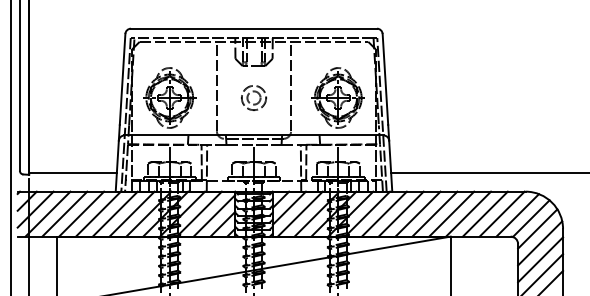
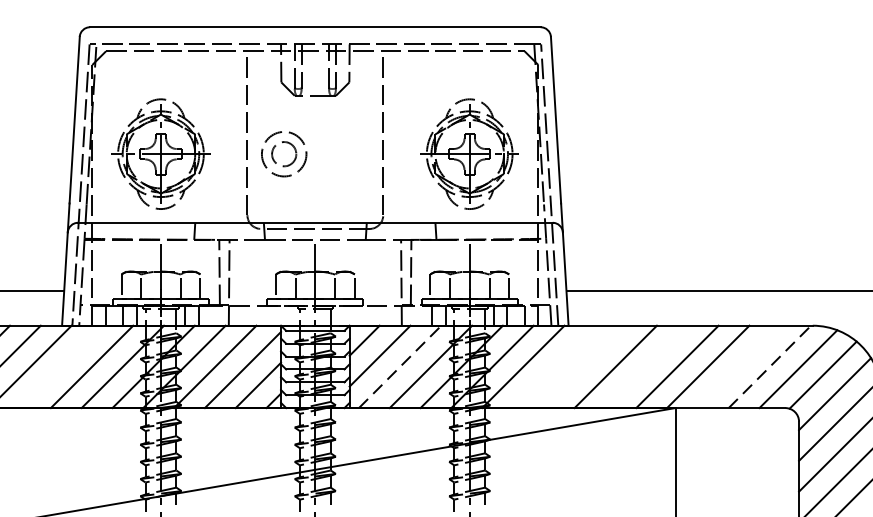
part: (254, 97) -> (285, 153), moved
line: (114, 213) -> (59, 365), removed
line: (383, 213) -> (552, 365), removed
line: (400, 213) -> (583, 365), removed
line: (434, 213) -> (645, 365), removed
line: (484, 213) -> (737, 365), removed
line: (300, 214) -> (400, 367), solid -> dashed
line: (502, 214) -> (770, 367), solid -> dashed

